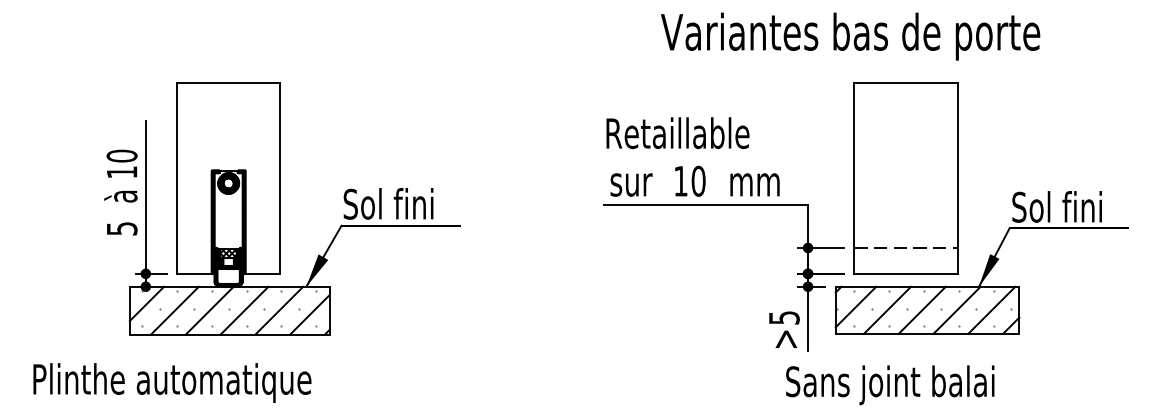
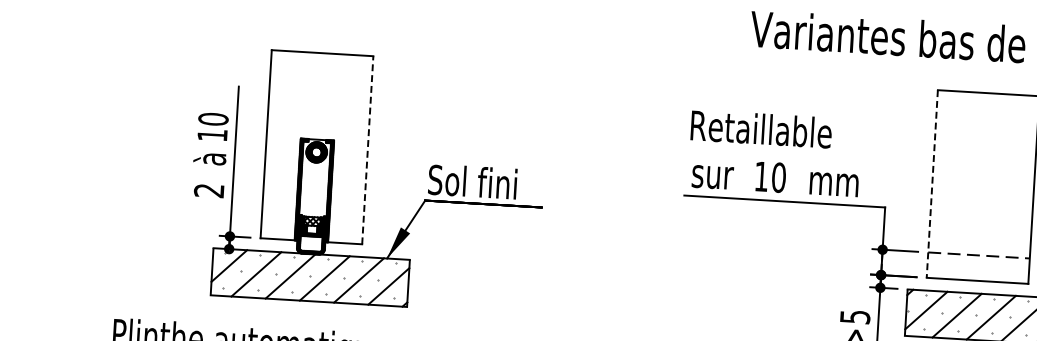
line: (280, 178) -> (367, 150), solid -> dashed
line: (854, 178) -> (932, 184), solid -> dashed
text: (121, 228) -> (208, 190), 5 -> 2

